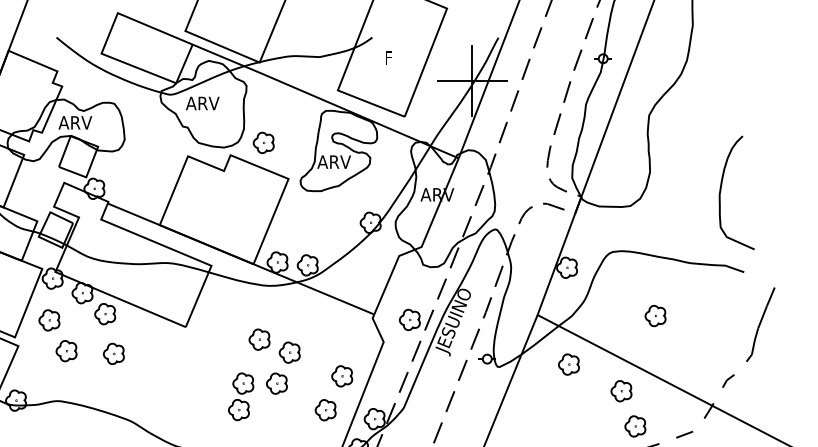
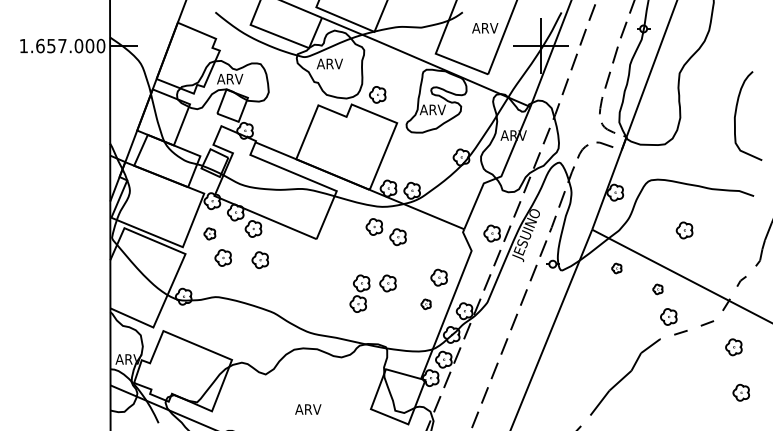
text: (401, 58) -> (485, 28), F -> ARV
curve: (721, 192) -> (736, 115), moved
part: (49, 319) -> (209, 233), size x0.7
part: (273, 346) -> (385, 232), moved
part: (568, 364) -> (616, 268), size x0.6
part: (620, 391) -> (657, 289), size x0.6
part: (324, 410) -> (425, 304), size x0.6

